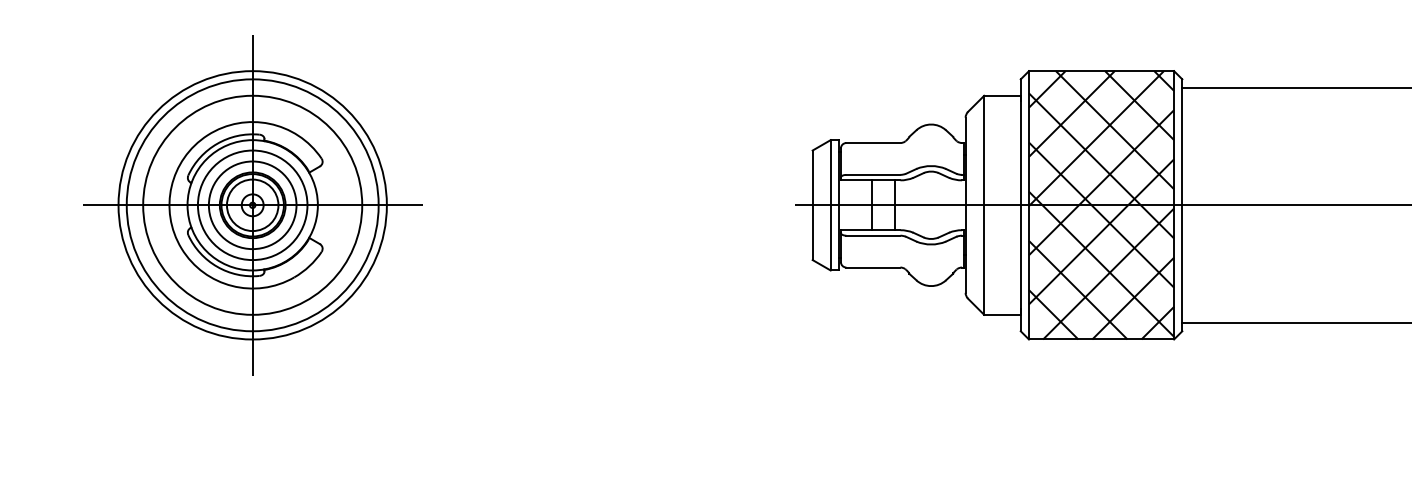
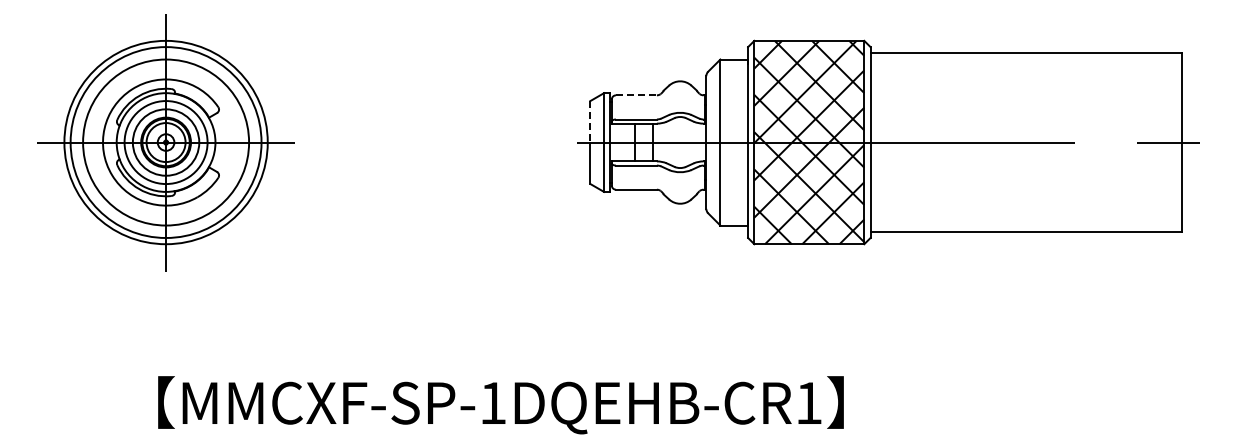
line: (873, 143) -> (636, 95), solid -> dashed
line: (812, 177) -> (590, 121), solid -> dashed

